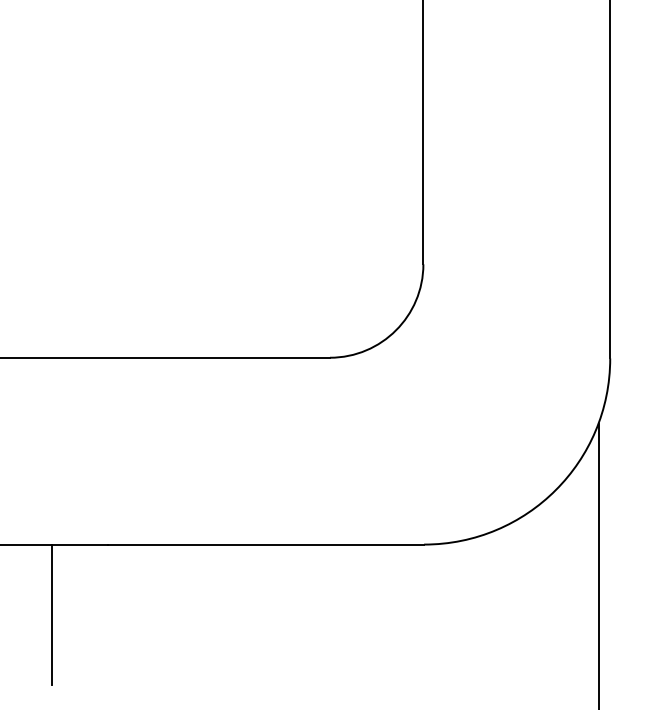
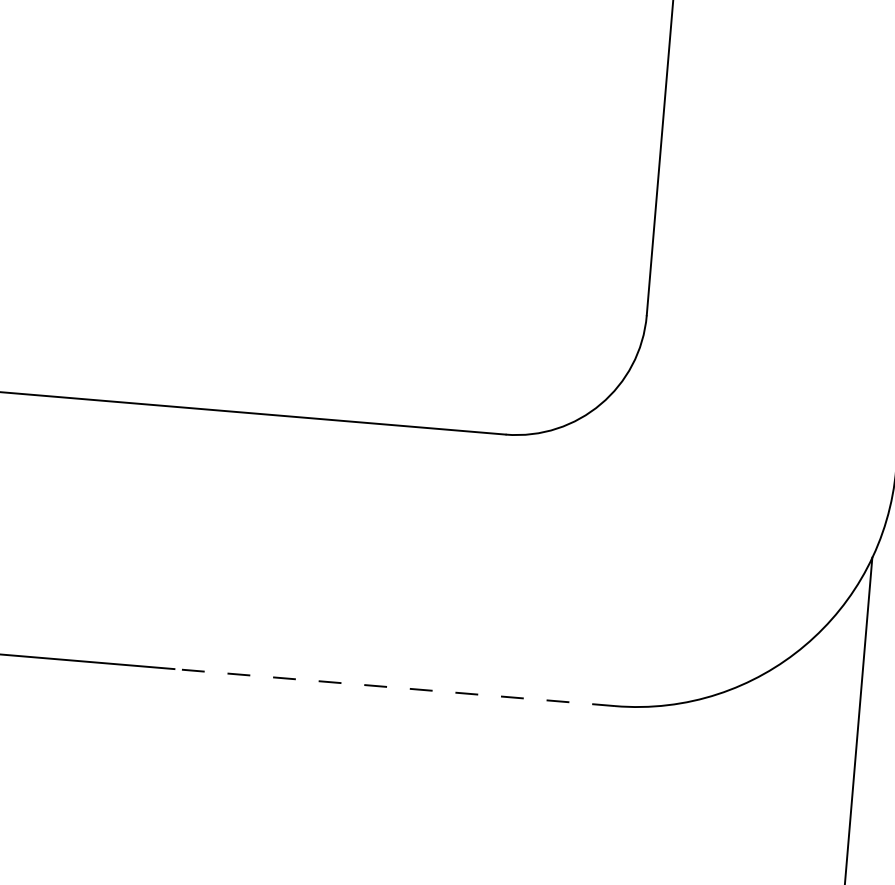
line: (266, 544) -> (395, 687), solid -> dashed
line: (51, 614) -> (87, 759), removed

